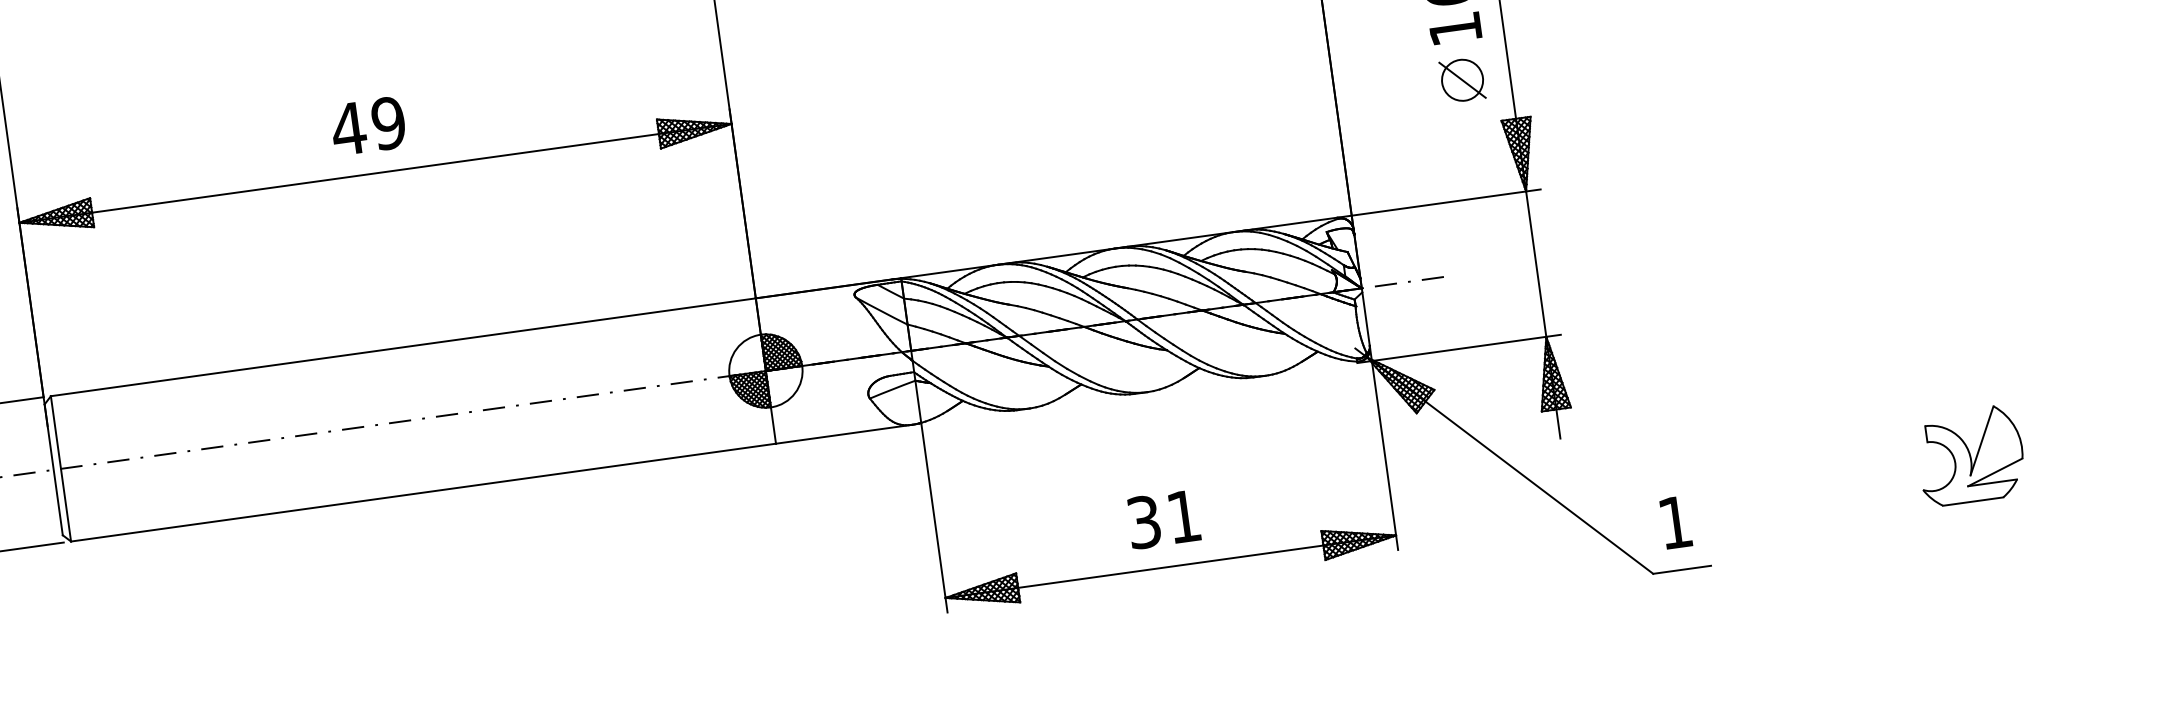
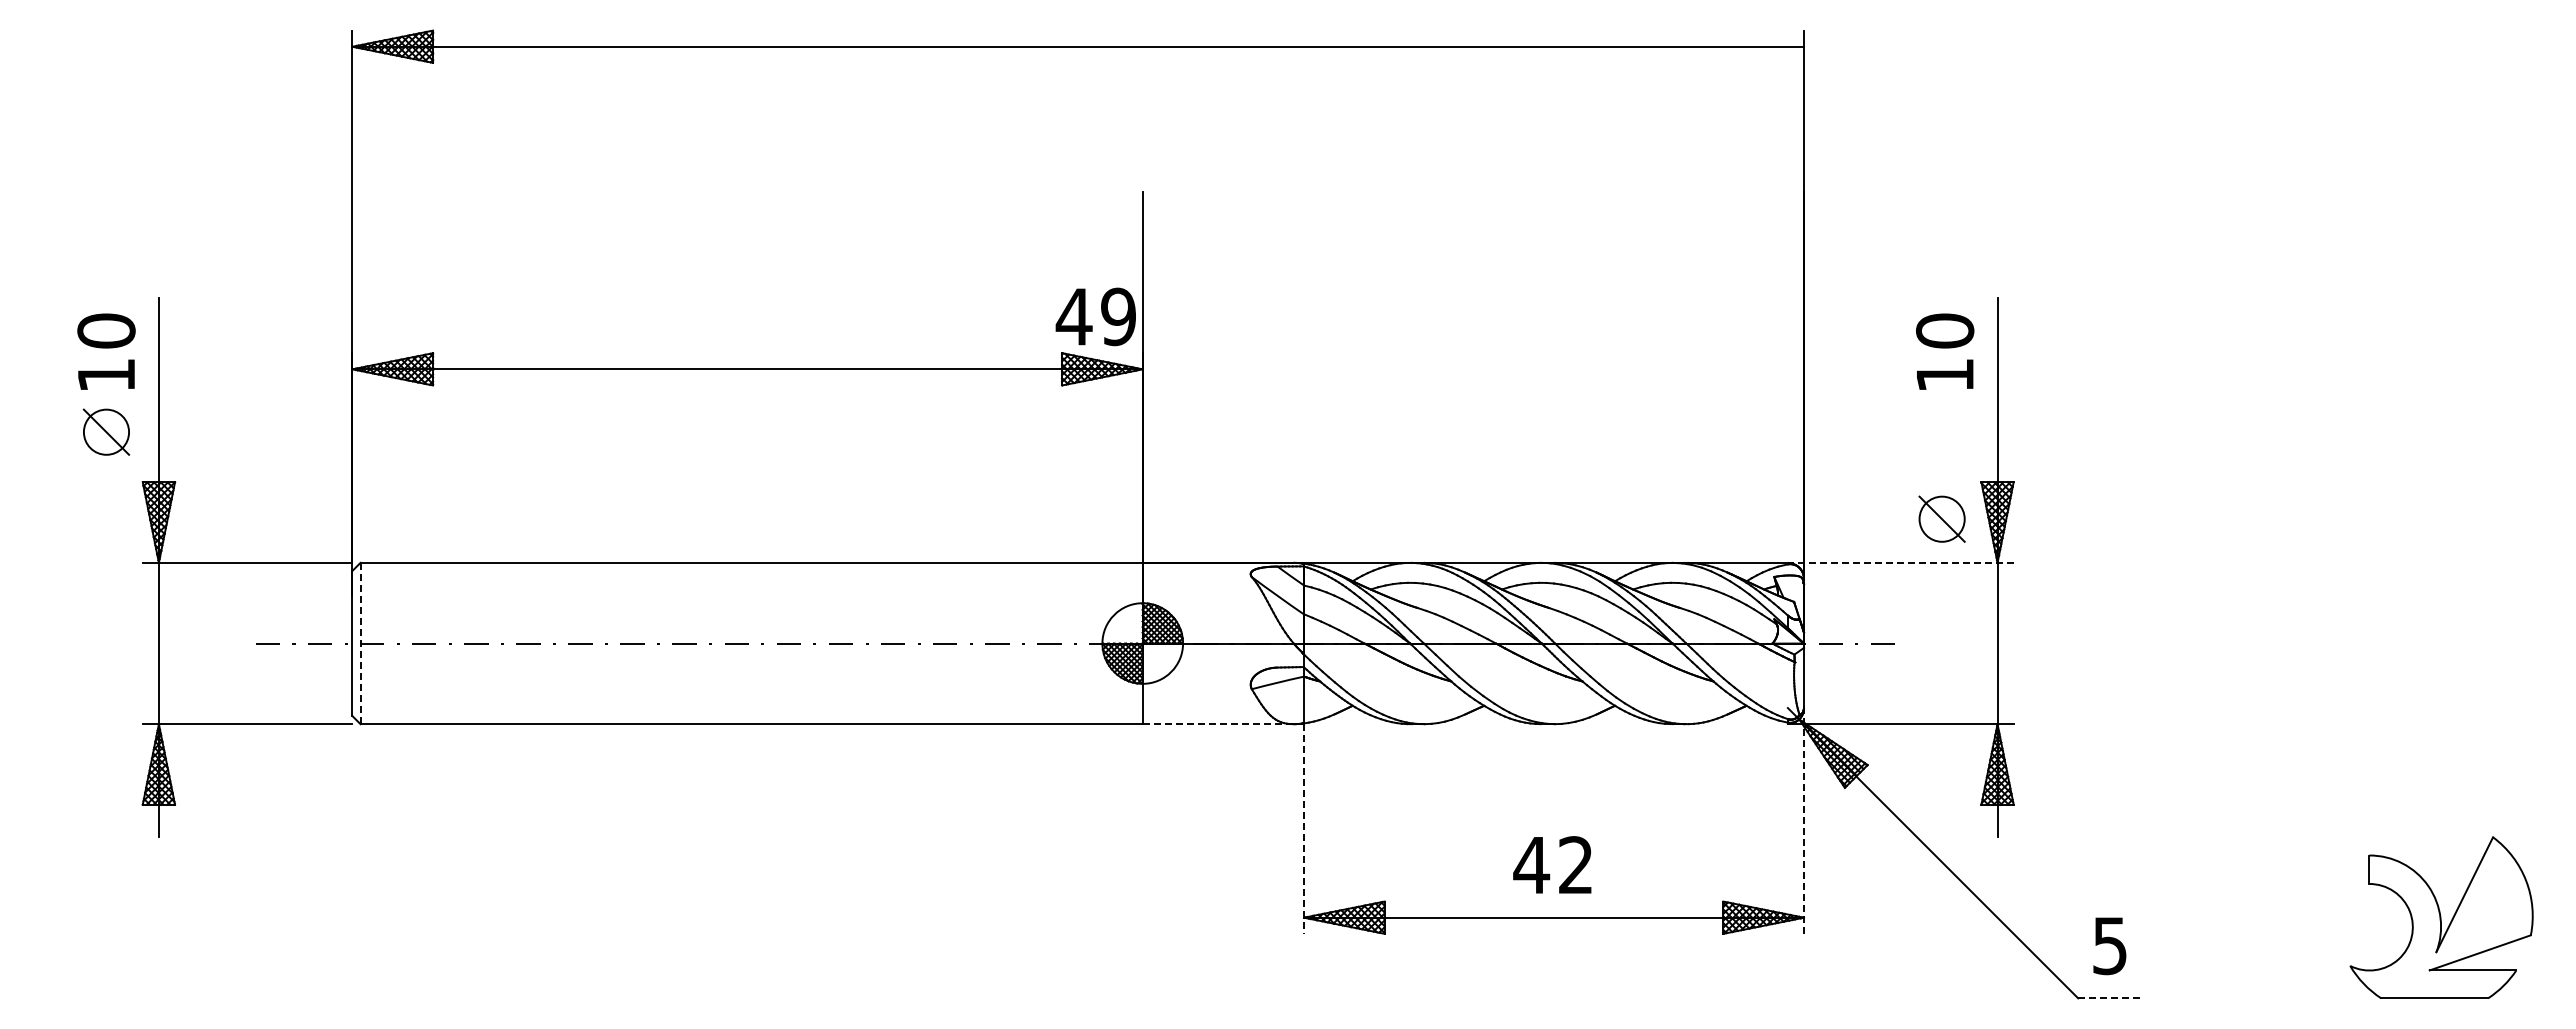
part: (1461, 79) -> (1941, 518), moved
text: (367, 125) -> (1095, 316), moved
line: (1438, 203) -> (1900, 562), solid -> dashed
line: (844, 434) -> (1218, 724), solid -> dashed
line: (1384, 447) -> (1804, 820), solid -> dashed
part: (1970, 455) -> (2441, 917), size x1.6
line: (60, 468) -> (360, 643), solid -> dashed
line: (934, 518) -> (1304, 829), solid -> dashed
text: (1162, 519) -> (1552, 865), 31 -> 42
text: (1674, 523) -> (2109, 946), 1 -> 5
line: (1682, 569) -> (2110, 998), solid -> dashed

